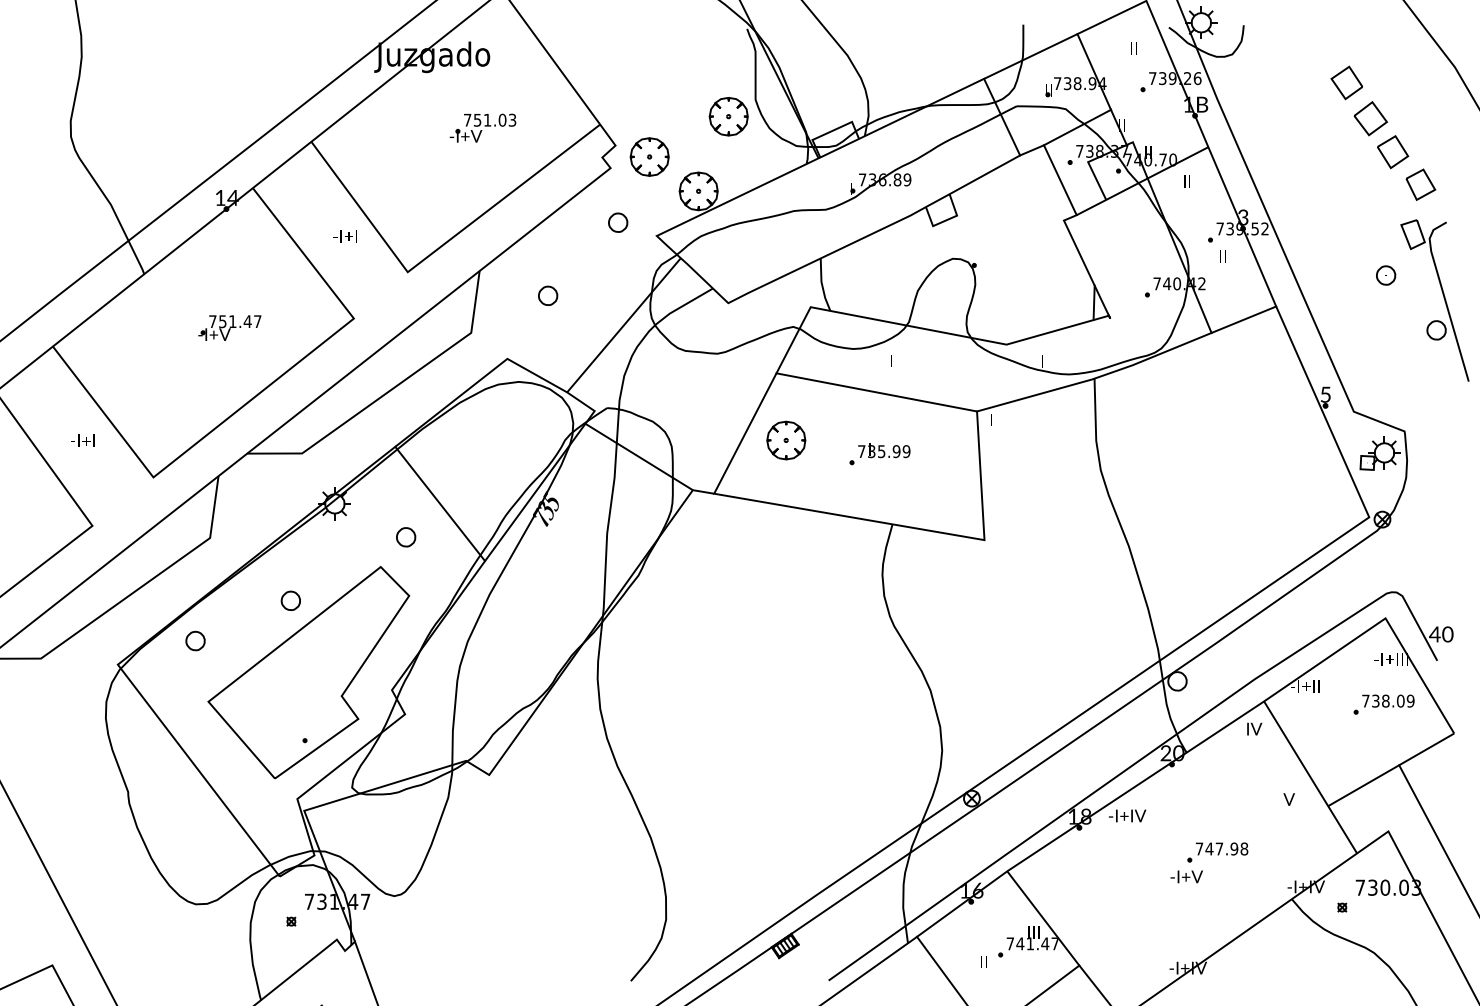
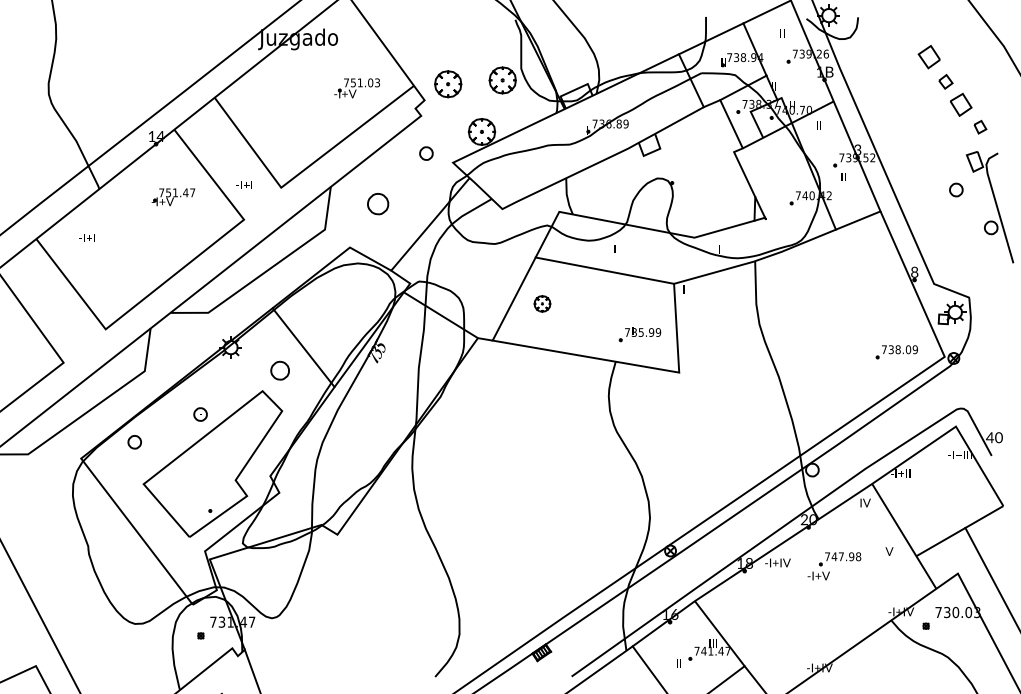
part: (1370, 118) -> (945, 81), size x0.6
part: (482, 128) -> (356, 88), moved
part: (650, 157) -> (448, 84), moved
part: (1421, 183) -> (980, 126), size x0.6
text: (344, 235) -> (243, 184), moved
part: (547, 295) -> (377, 203), size x1.6
part: (229, 328) -> (173, 197), moved
text: (1325, 393) -> (914, 271), 5 -> 8
text: (82, 439) -> (86, 237), moved
part: (786, 439) -> (542, 303), size x0.6
part: (879, 454) -> (639, 334), moved
part: (405, 537) -> (279, 370), size x1.4
part: (1383, 705) -> (896, 352), moved
part: (1209, 863) -> (834, 566), moved

